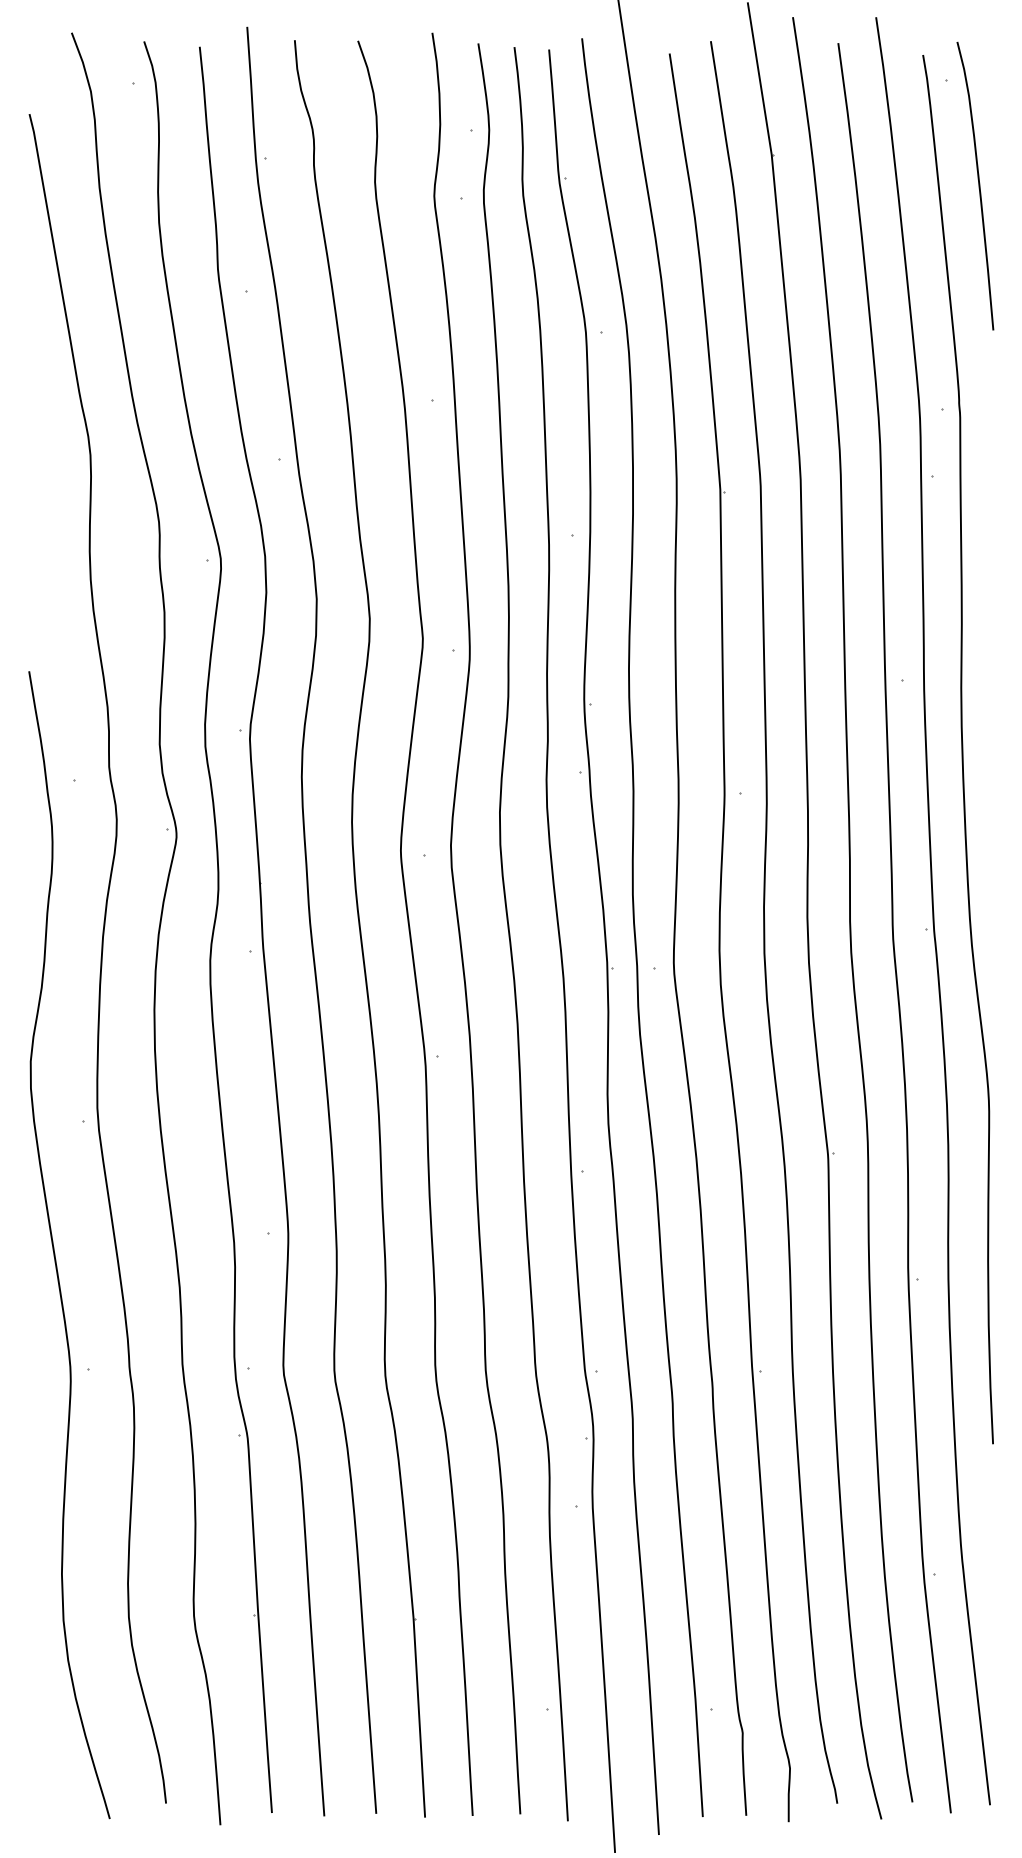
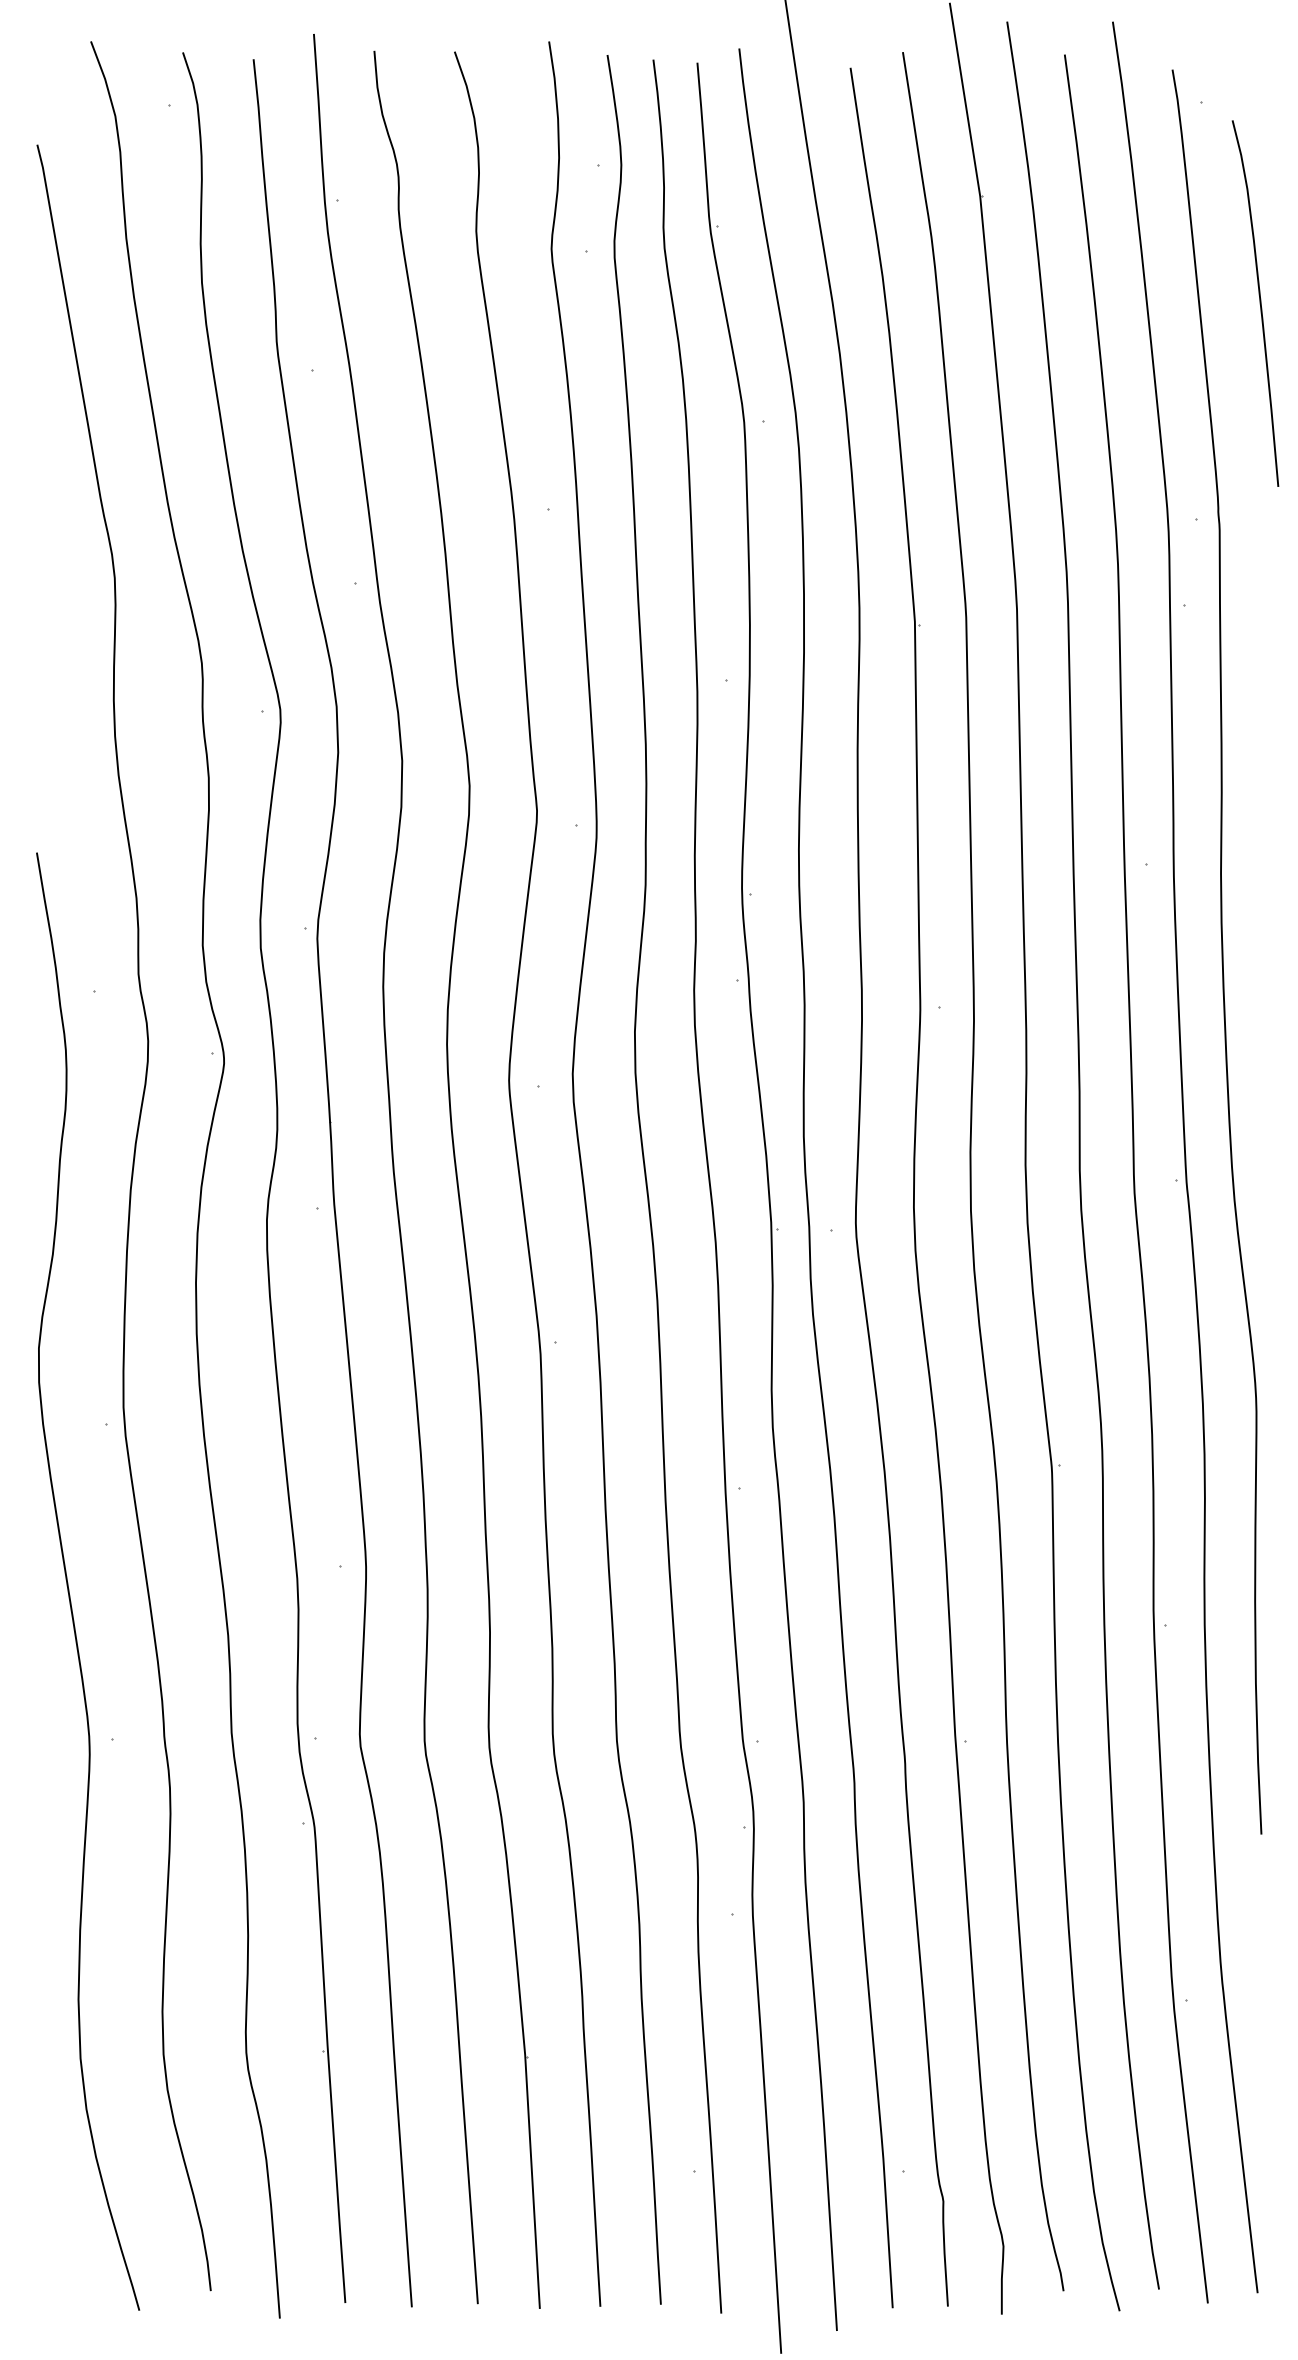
curve: (978, 185) -> (1259, 302), moved

